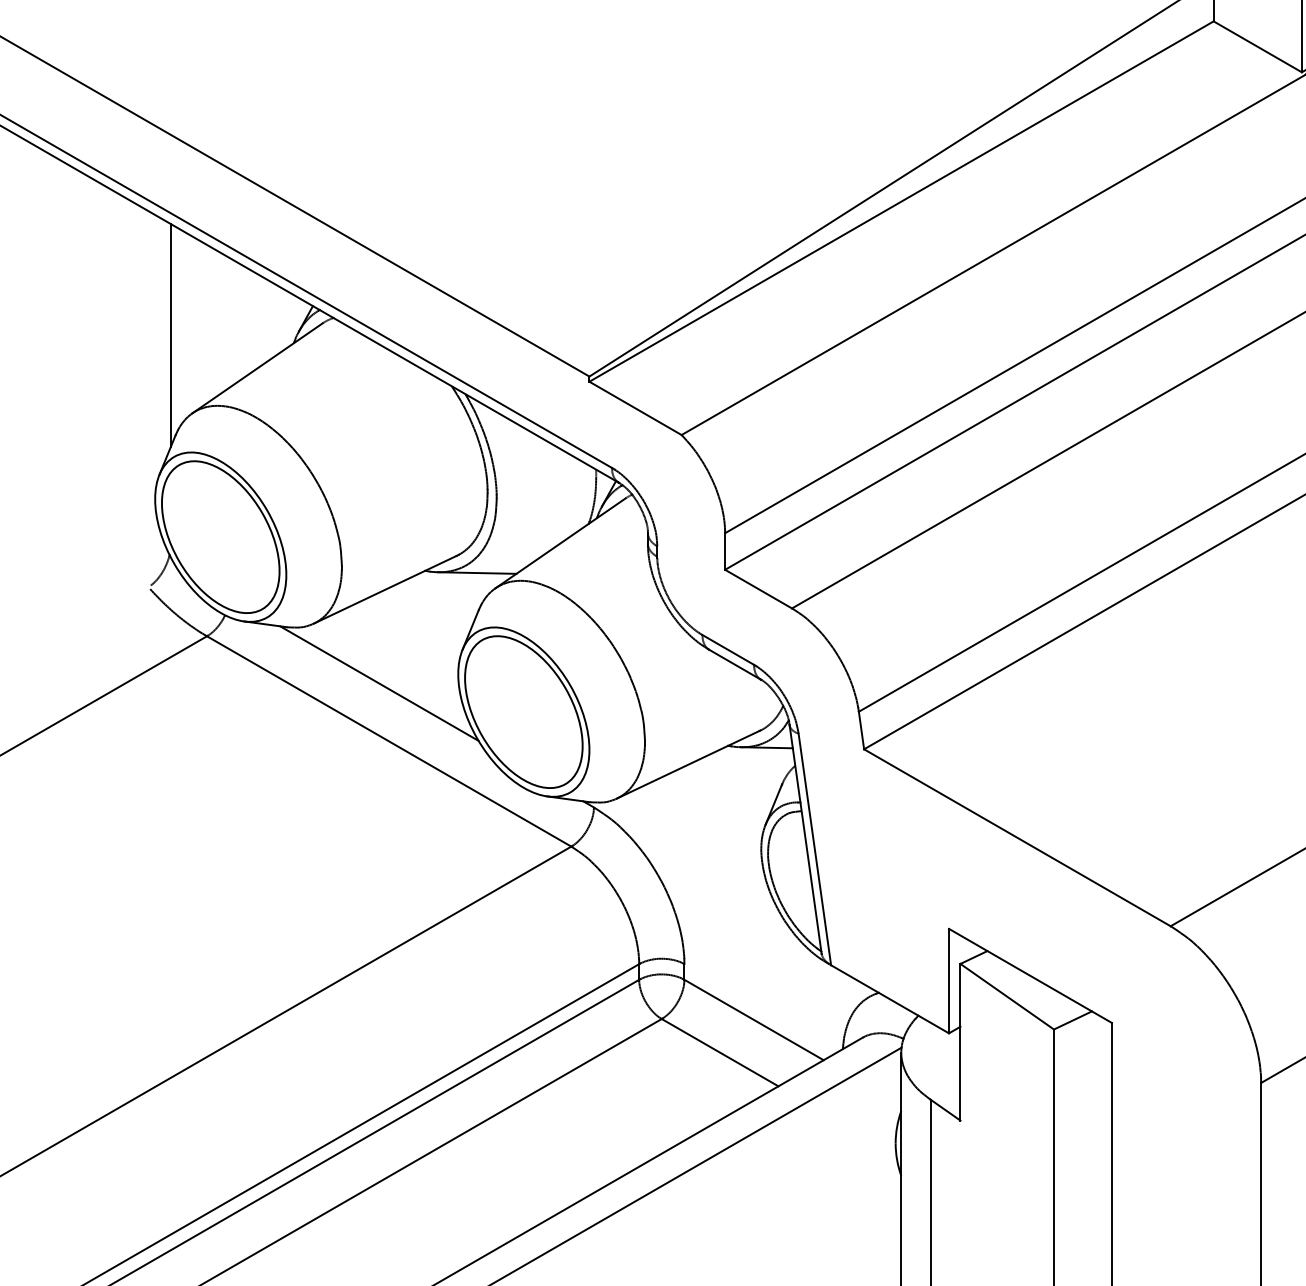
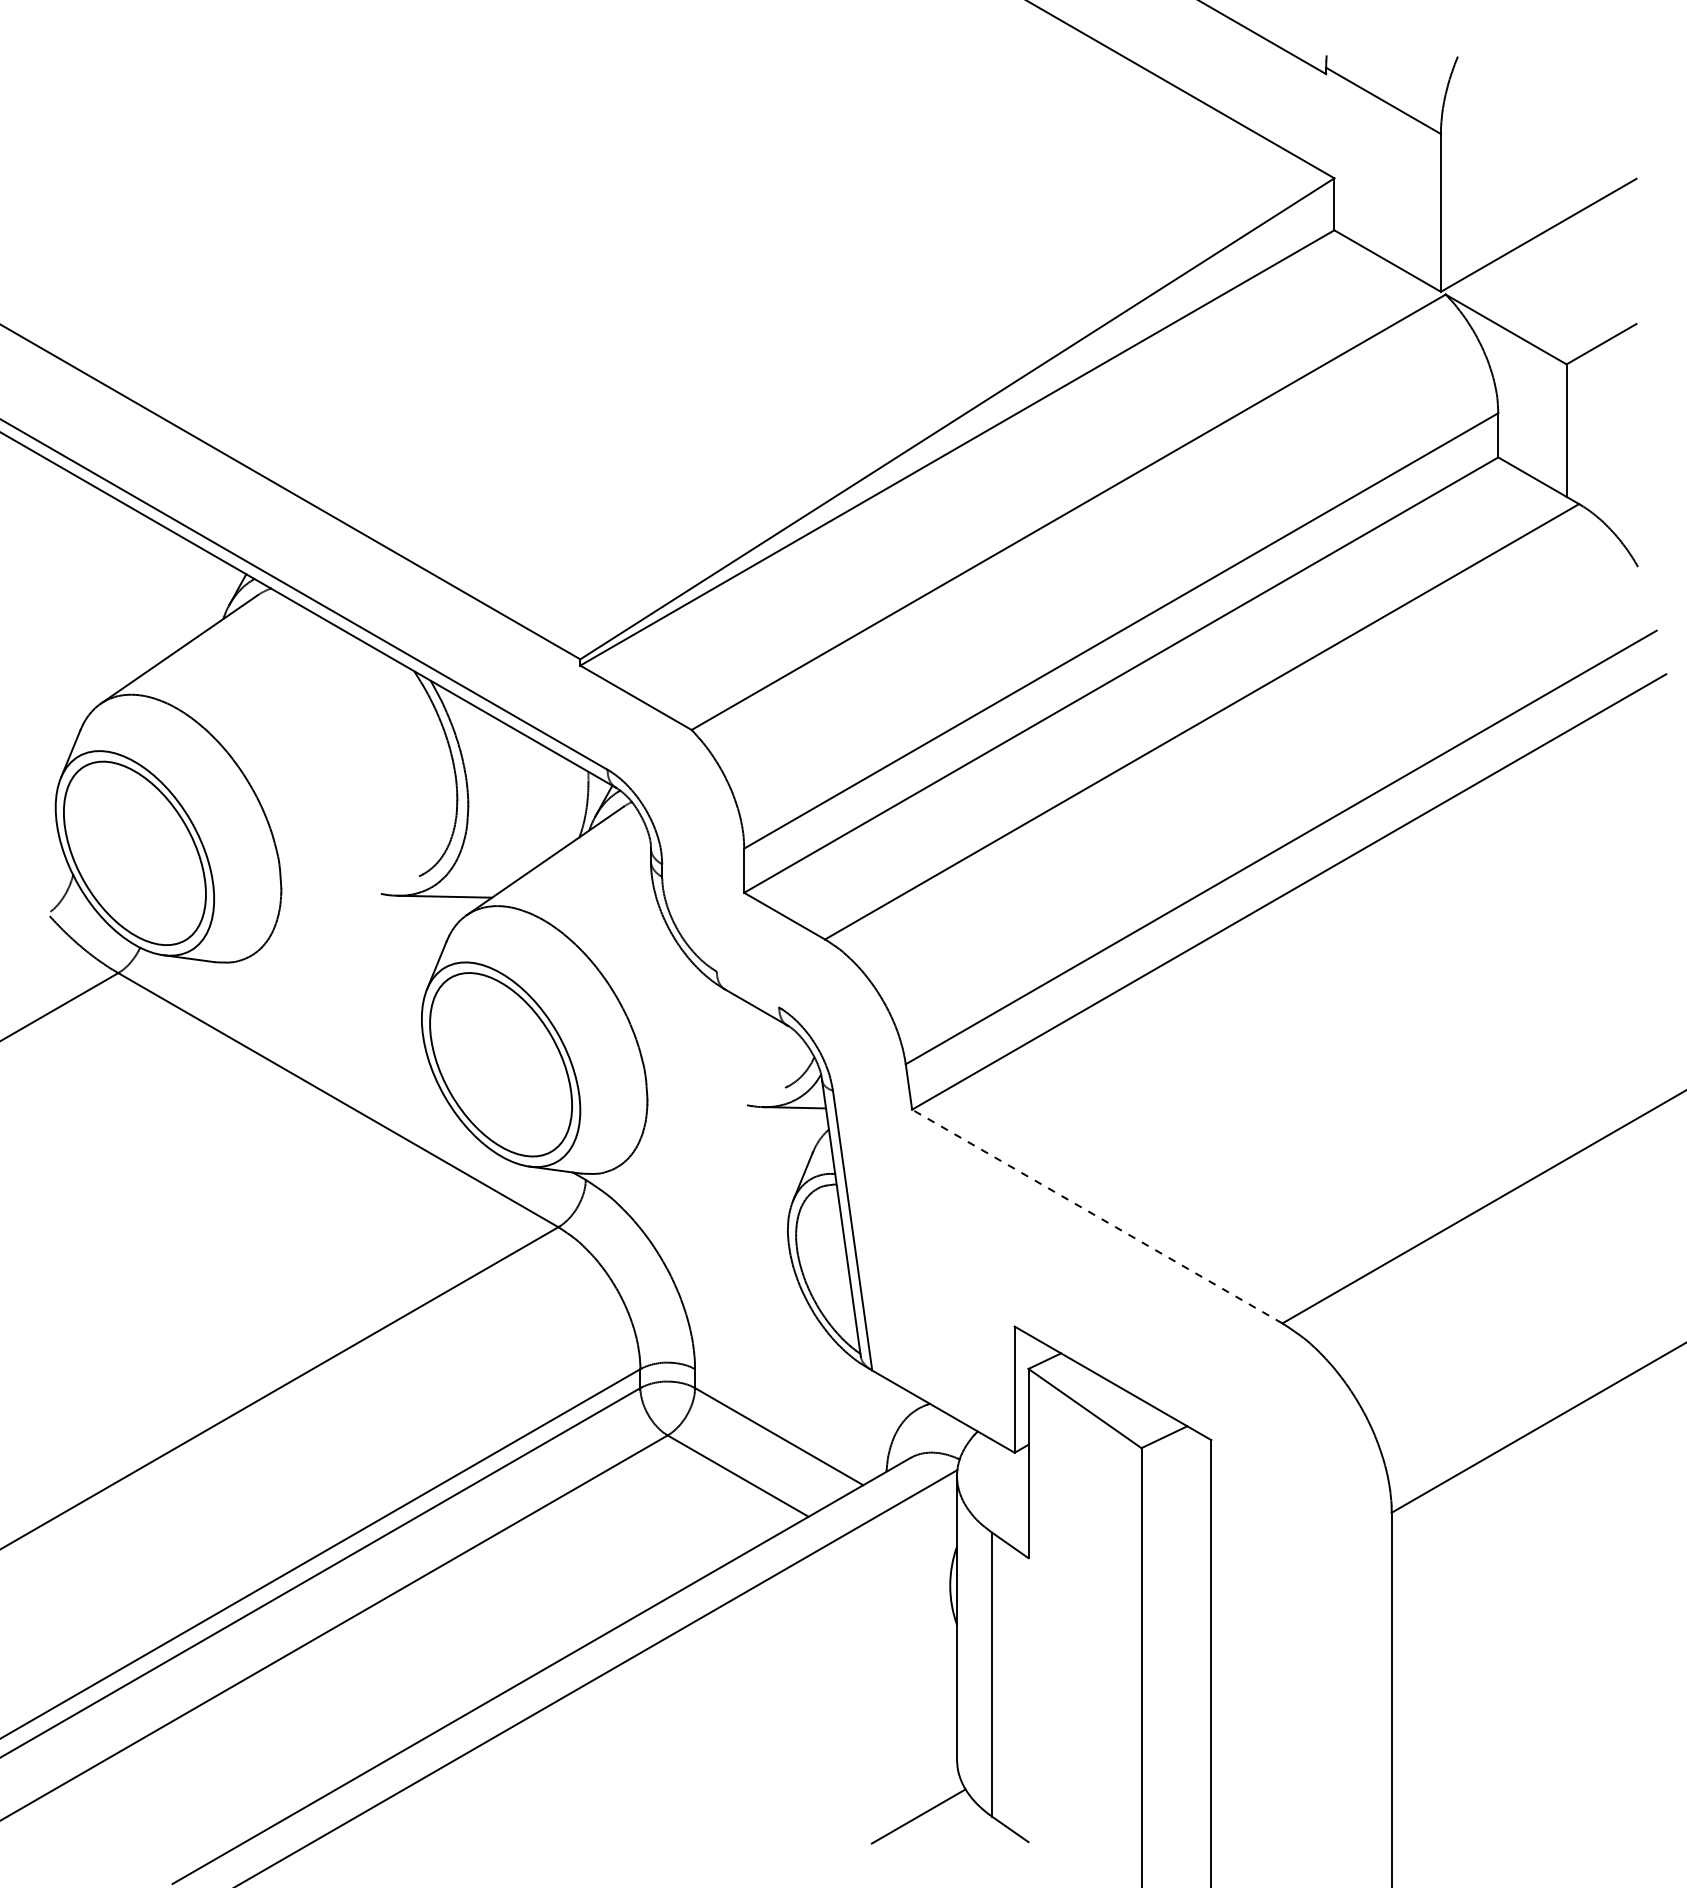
line: (170, 335) -> (74, 609), removed
line: (385, 589) -> (333, 916), removed
line: (727, 649) -> (747, 989), removed
line: (379, 683) -> (326, 1030), removed
line: (688, 764) -> (699, 1128), removed
line: (1017, 837) -> (1097, 1216), solid -> dashed

